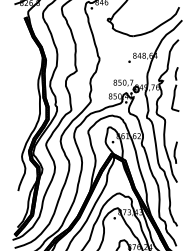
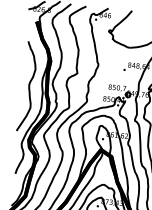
curve: (23, 91) -> (28, 86), added

